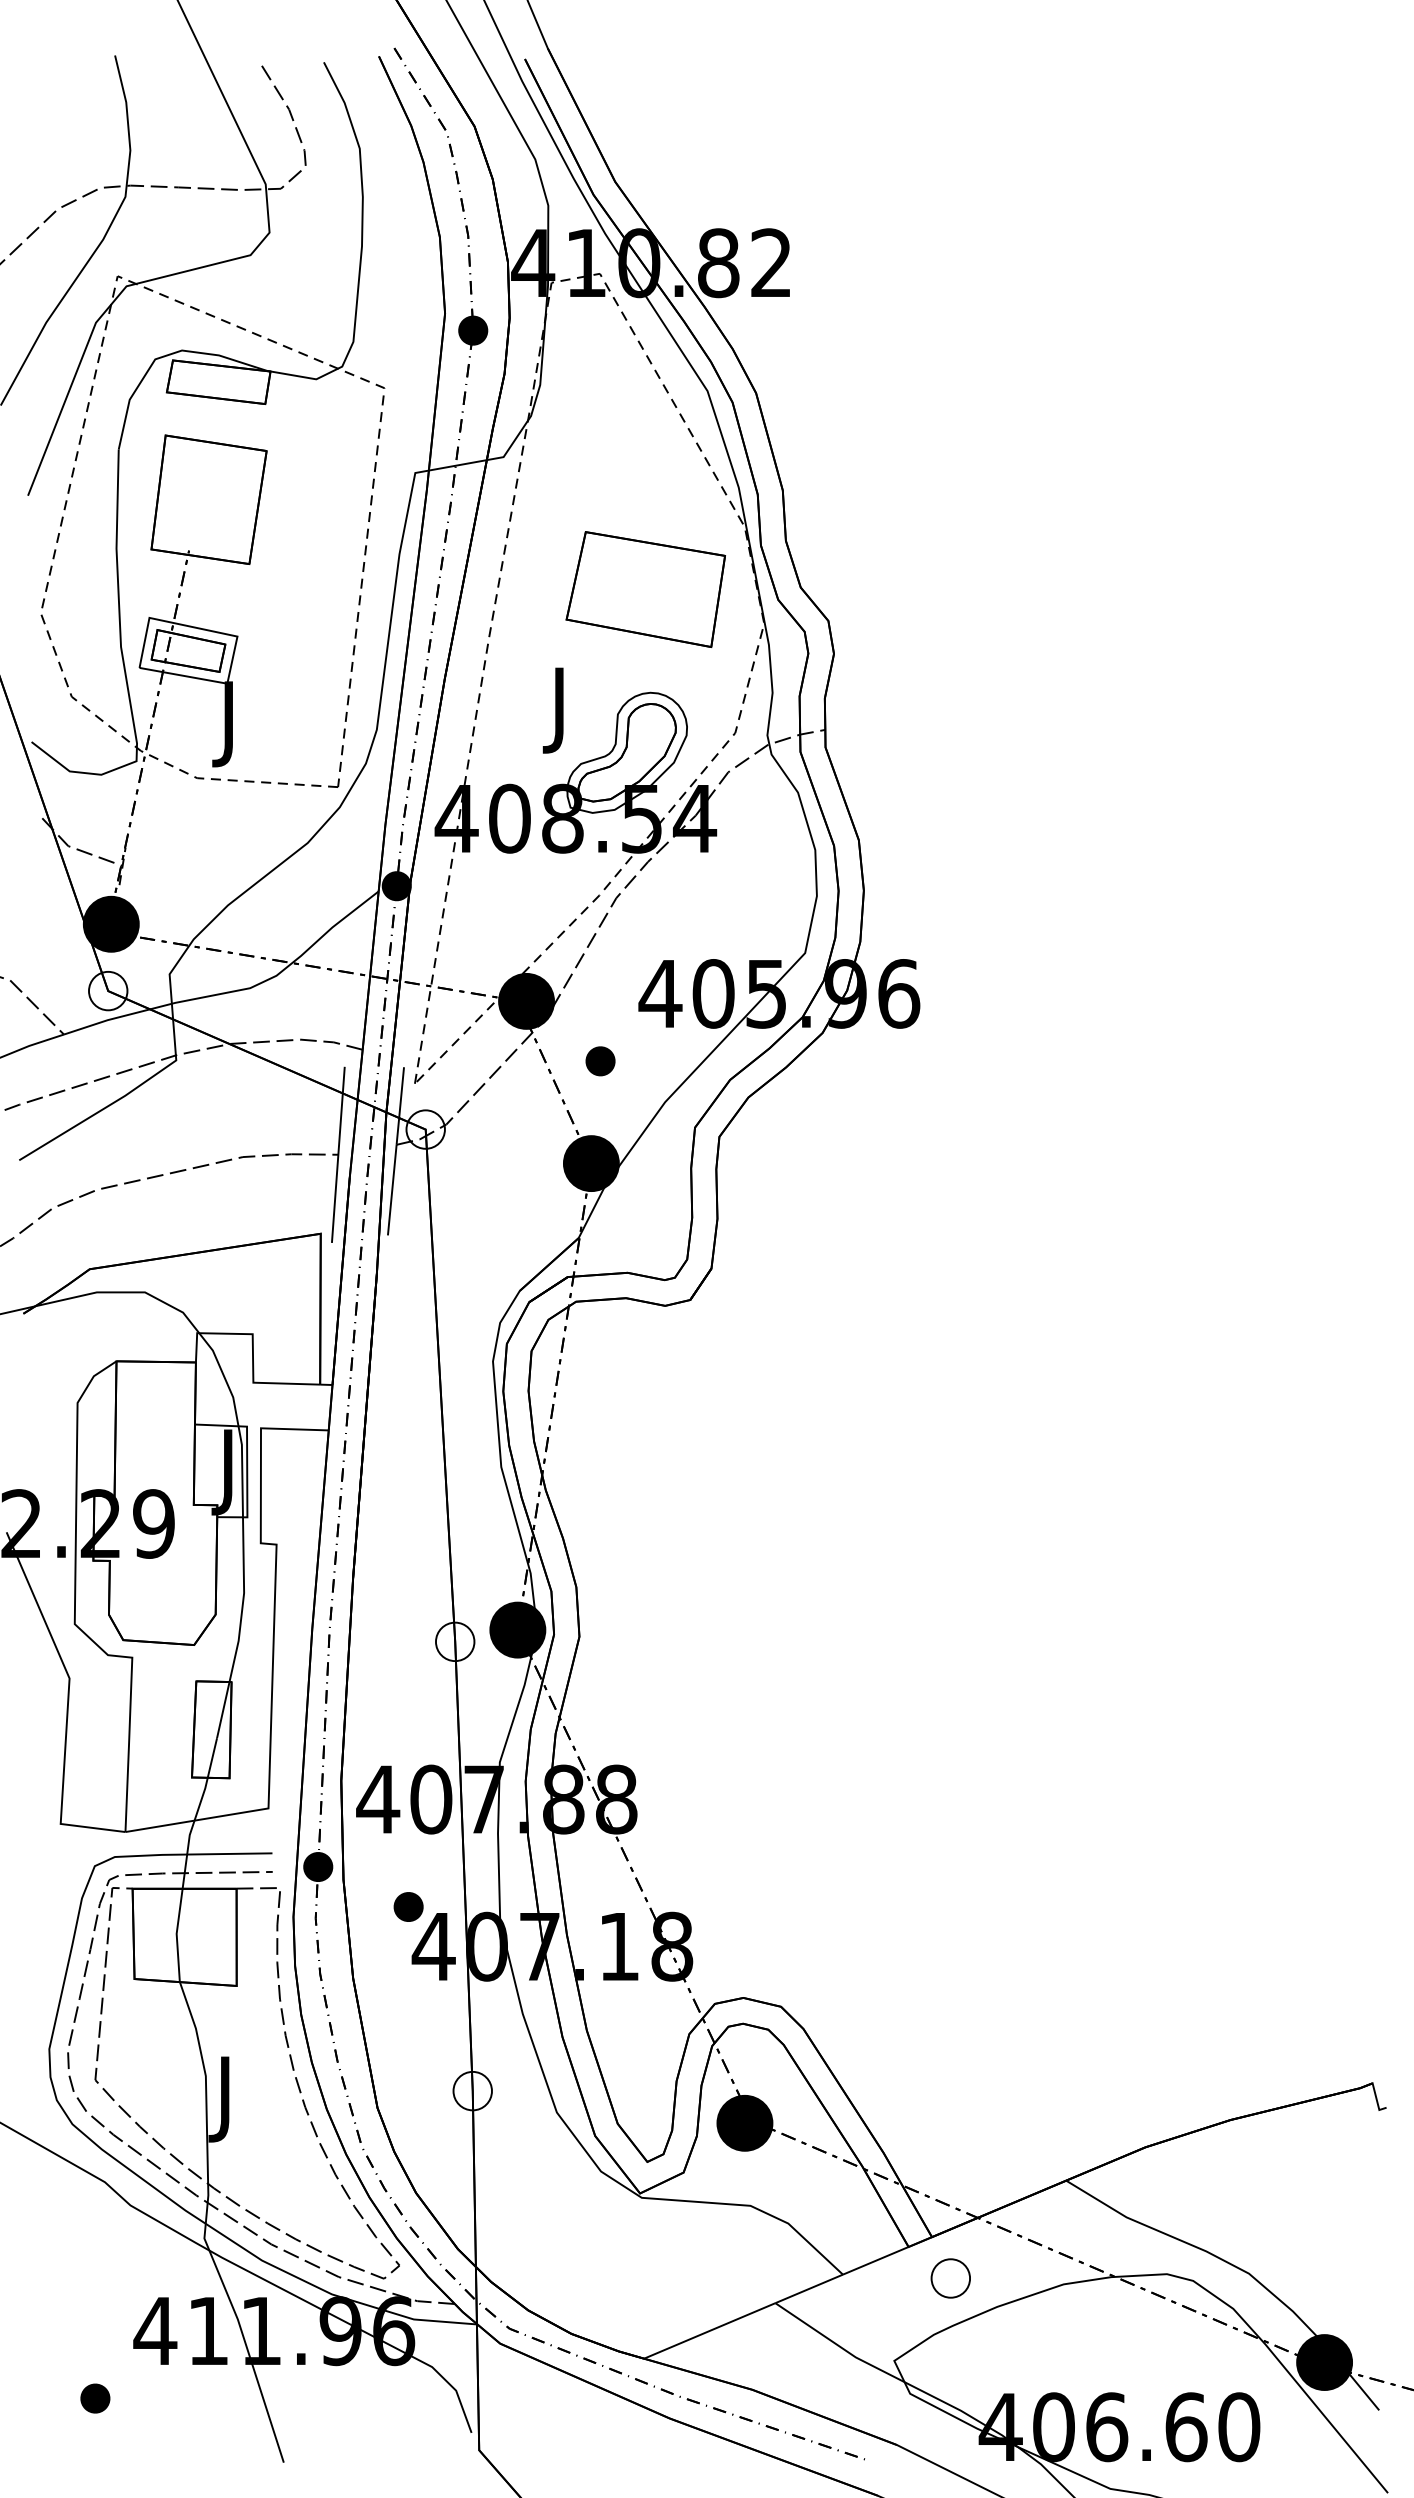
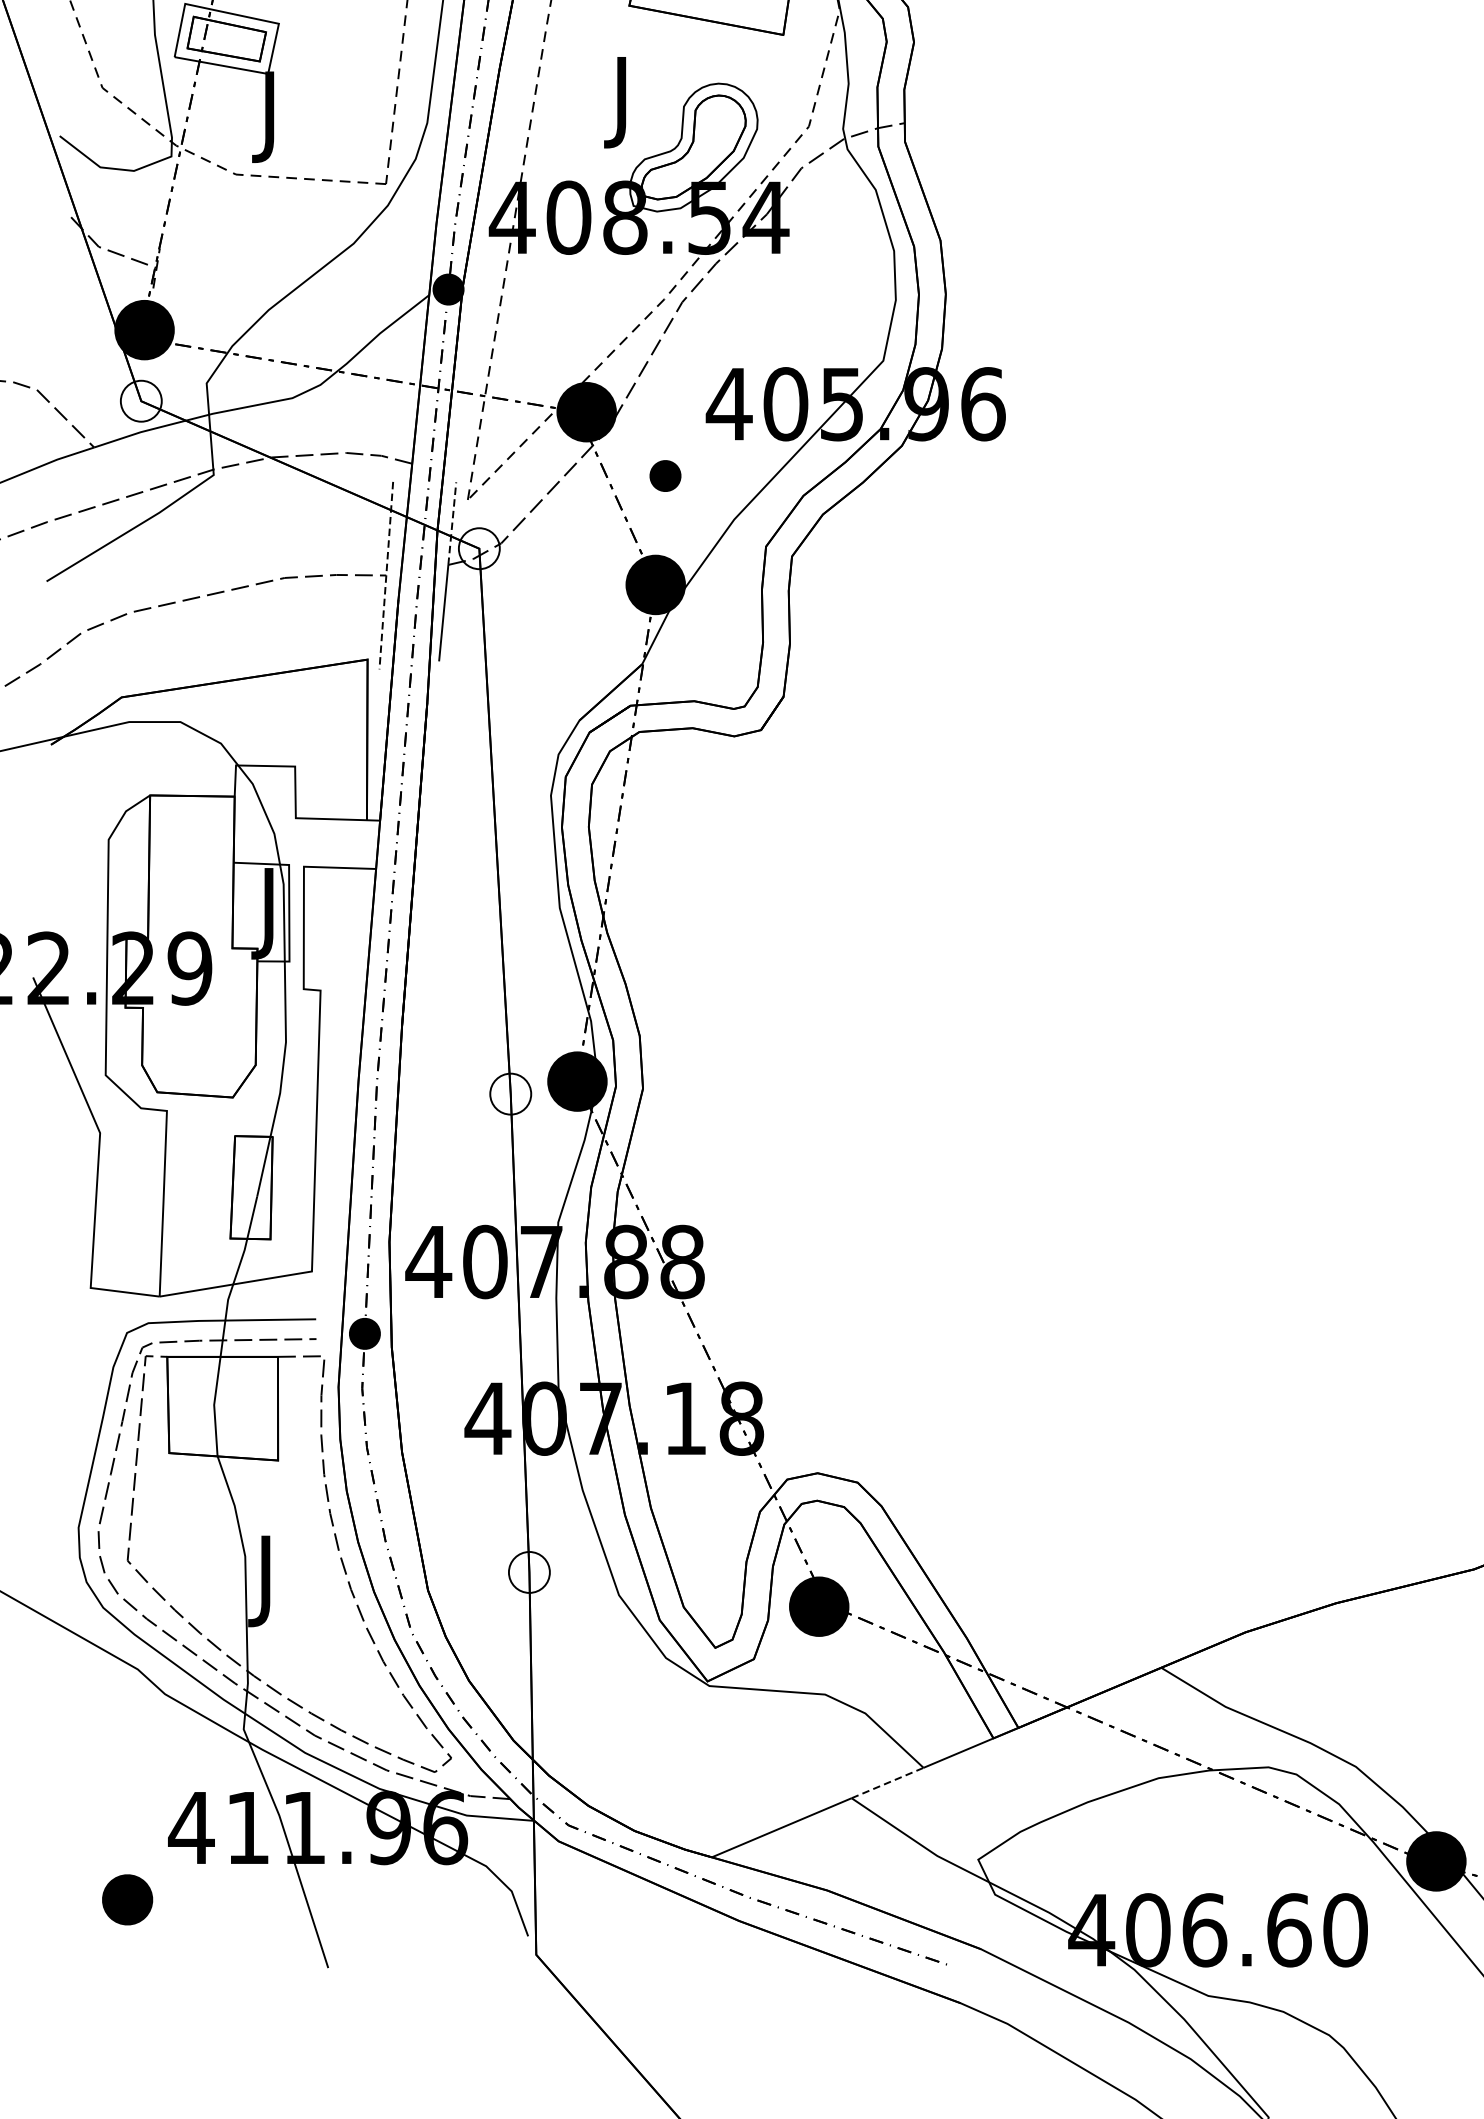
line: (400, 1106) -> (452, 524), solid -> dashed
line: (338, 1155) -> (386, 576), solid -> dashed
part: (408, 1906) -> (461, 1375), removed
part: (950, 2278) -> (1038, 1771), removed
line: (809, 2288) -> (887, 1782), solid -> dashed
part: (95, 2398) -> (127, 1899), size x1.6

